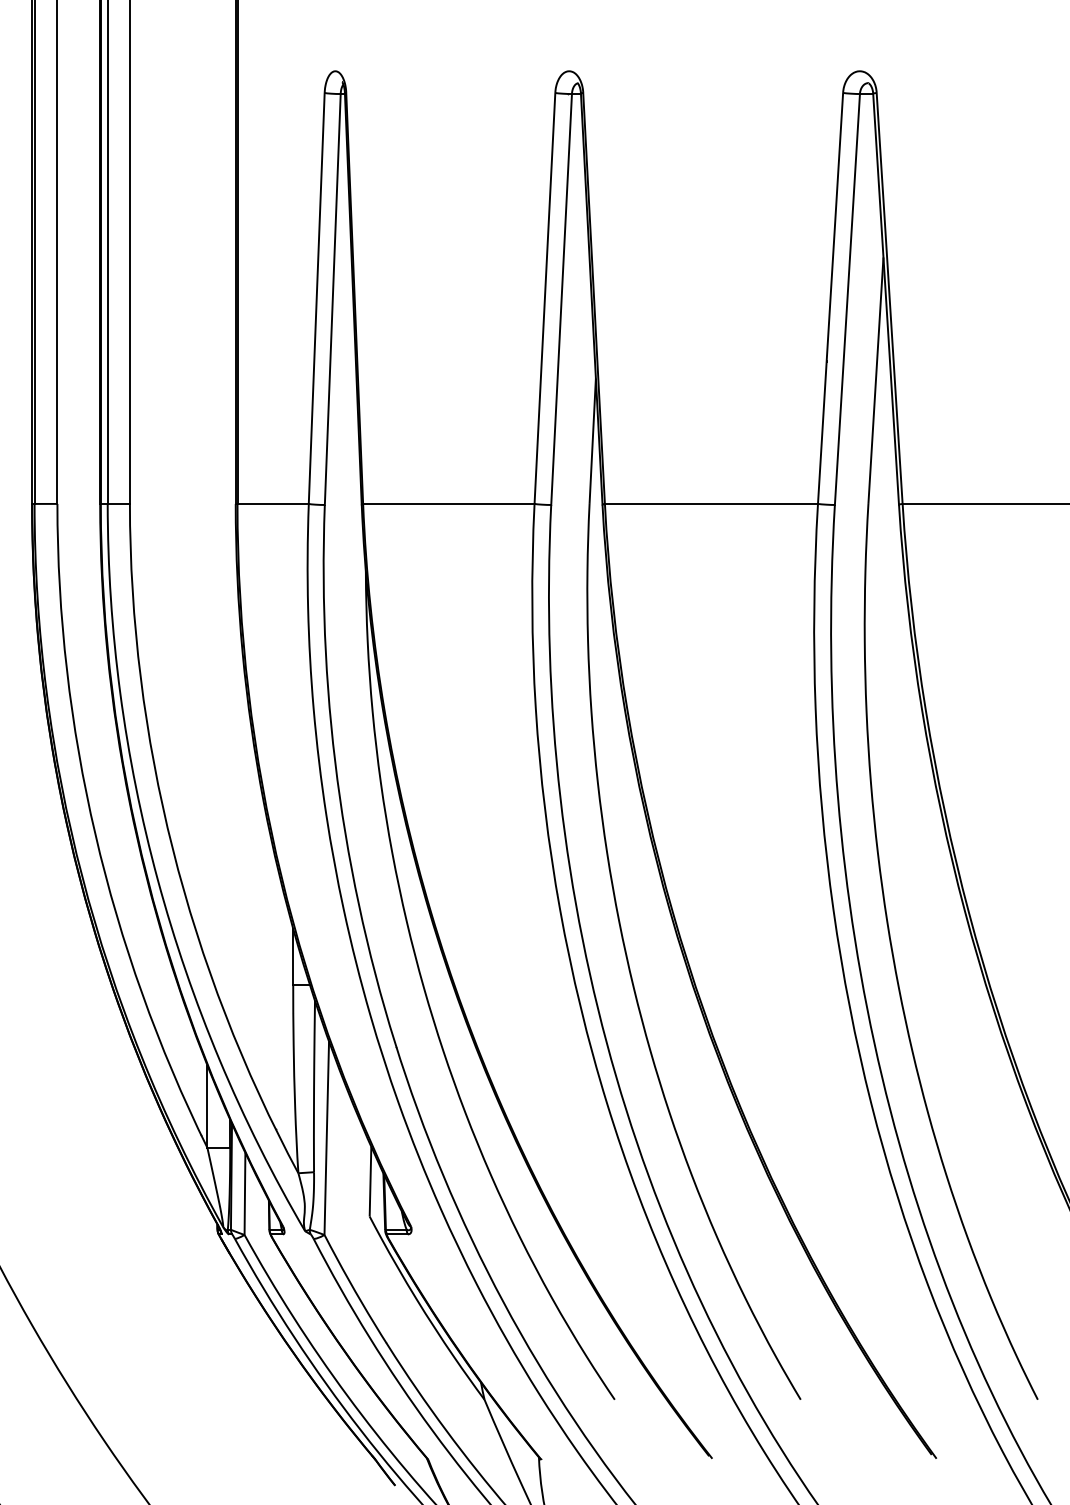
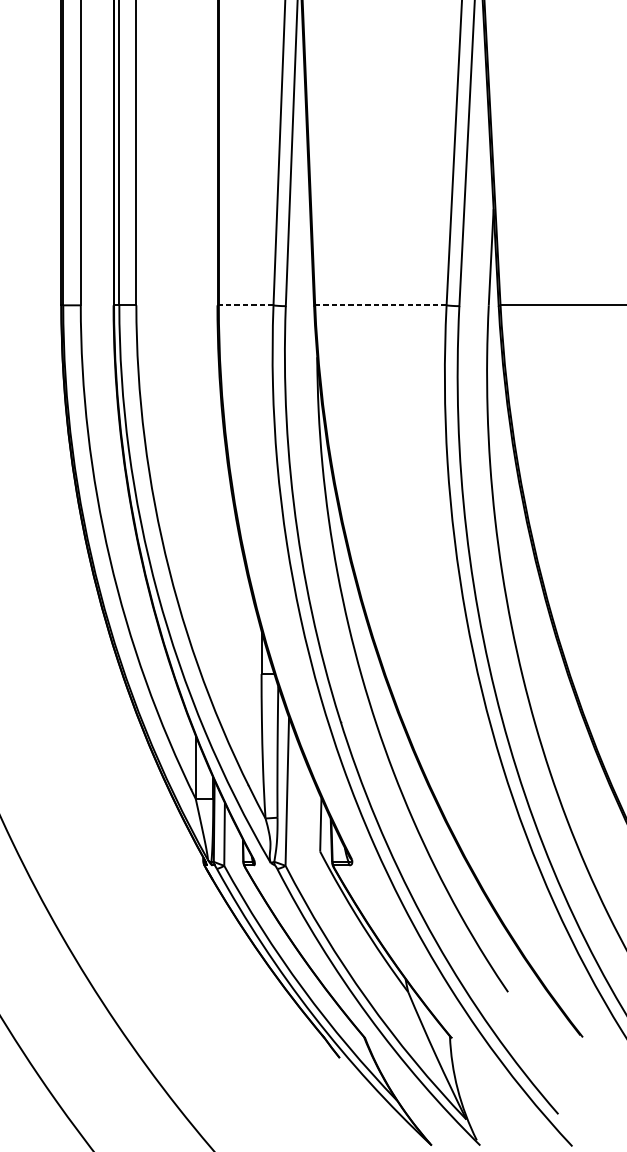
line: (273, 503) -> (246, 305), solid -> dashed
line: (448, 503) -> (380, 305), solid -> dashed

